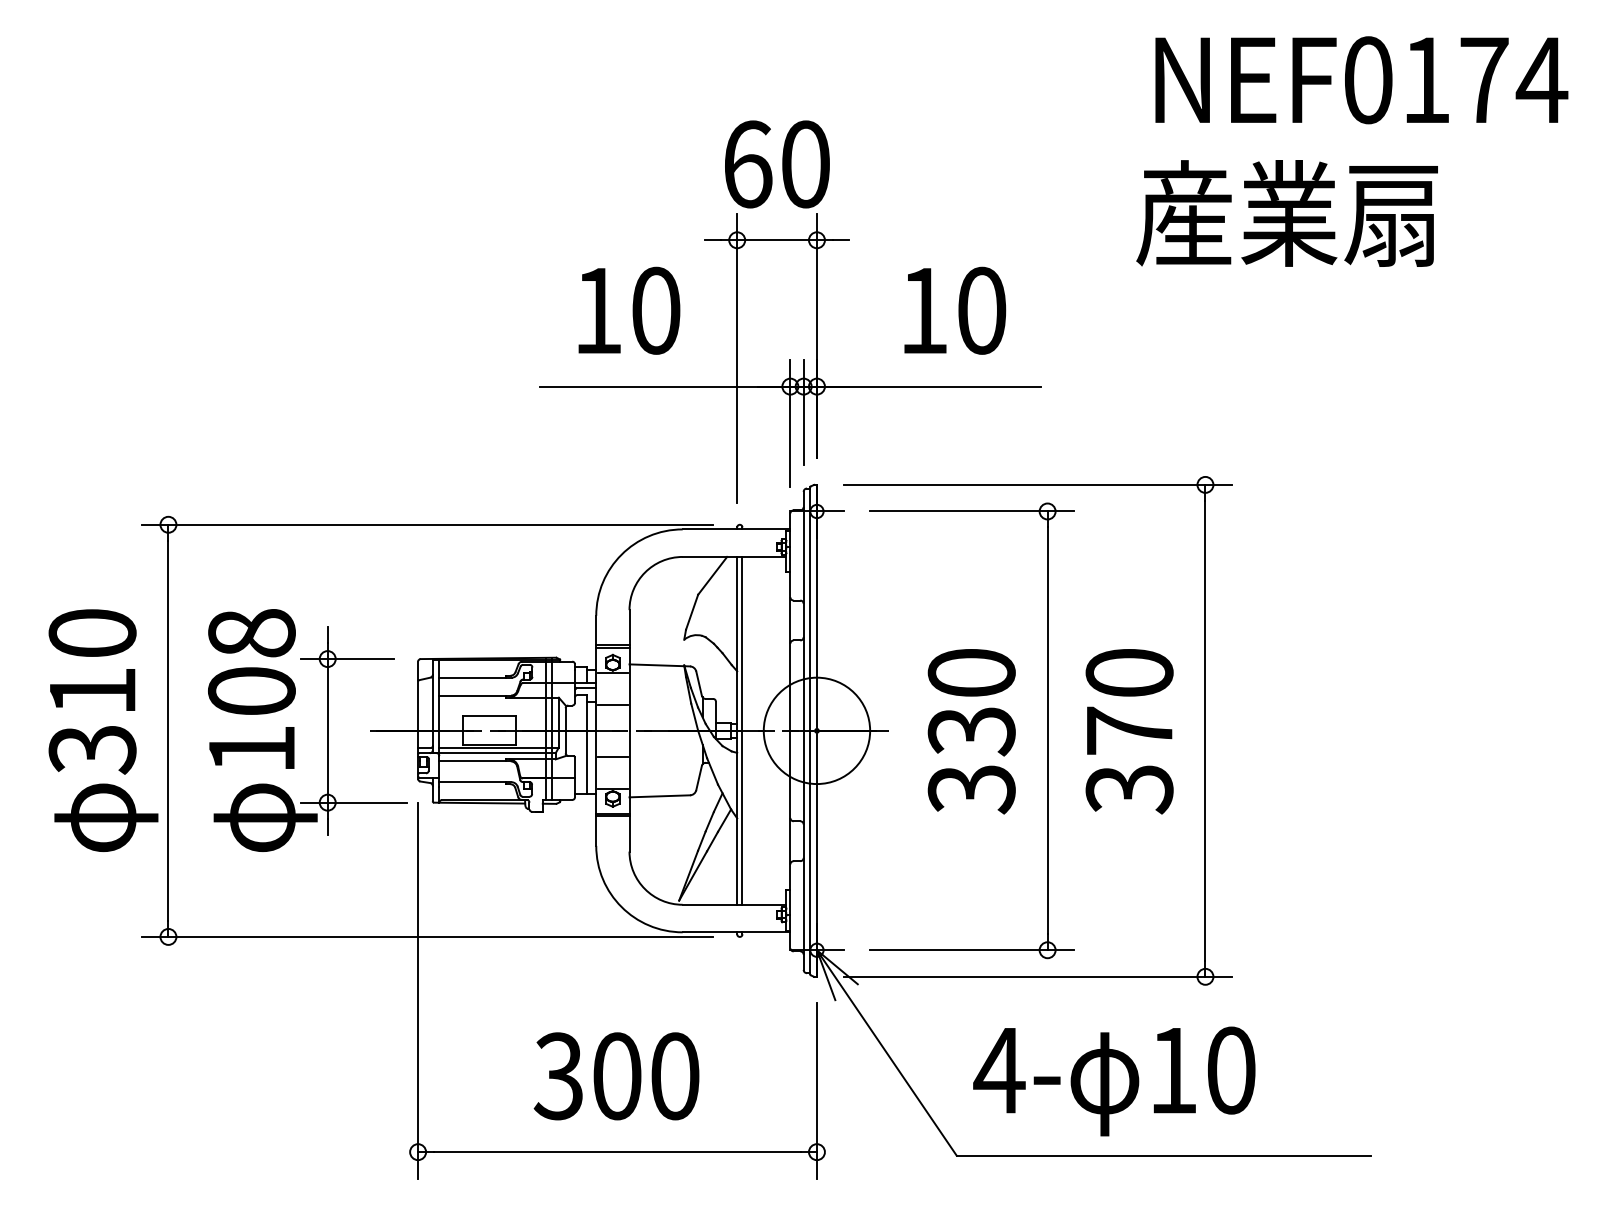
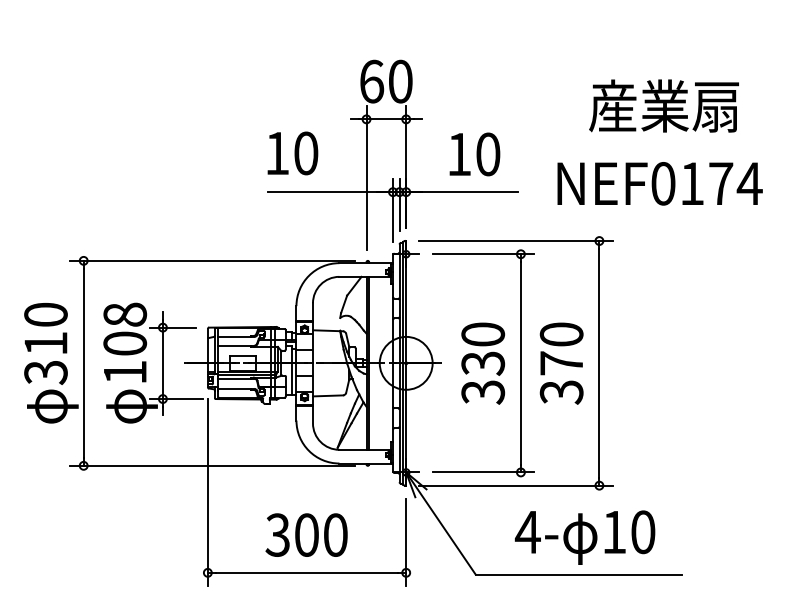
text: (1360, 79) -> (659, 183), moved
text: (1286, 212) -> (663, 105), moved
text: (628, 310) -> (292, 153), moved
text: (1113, 1081) -> (584, 537), moved

